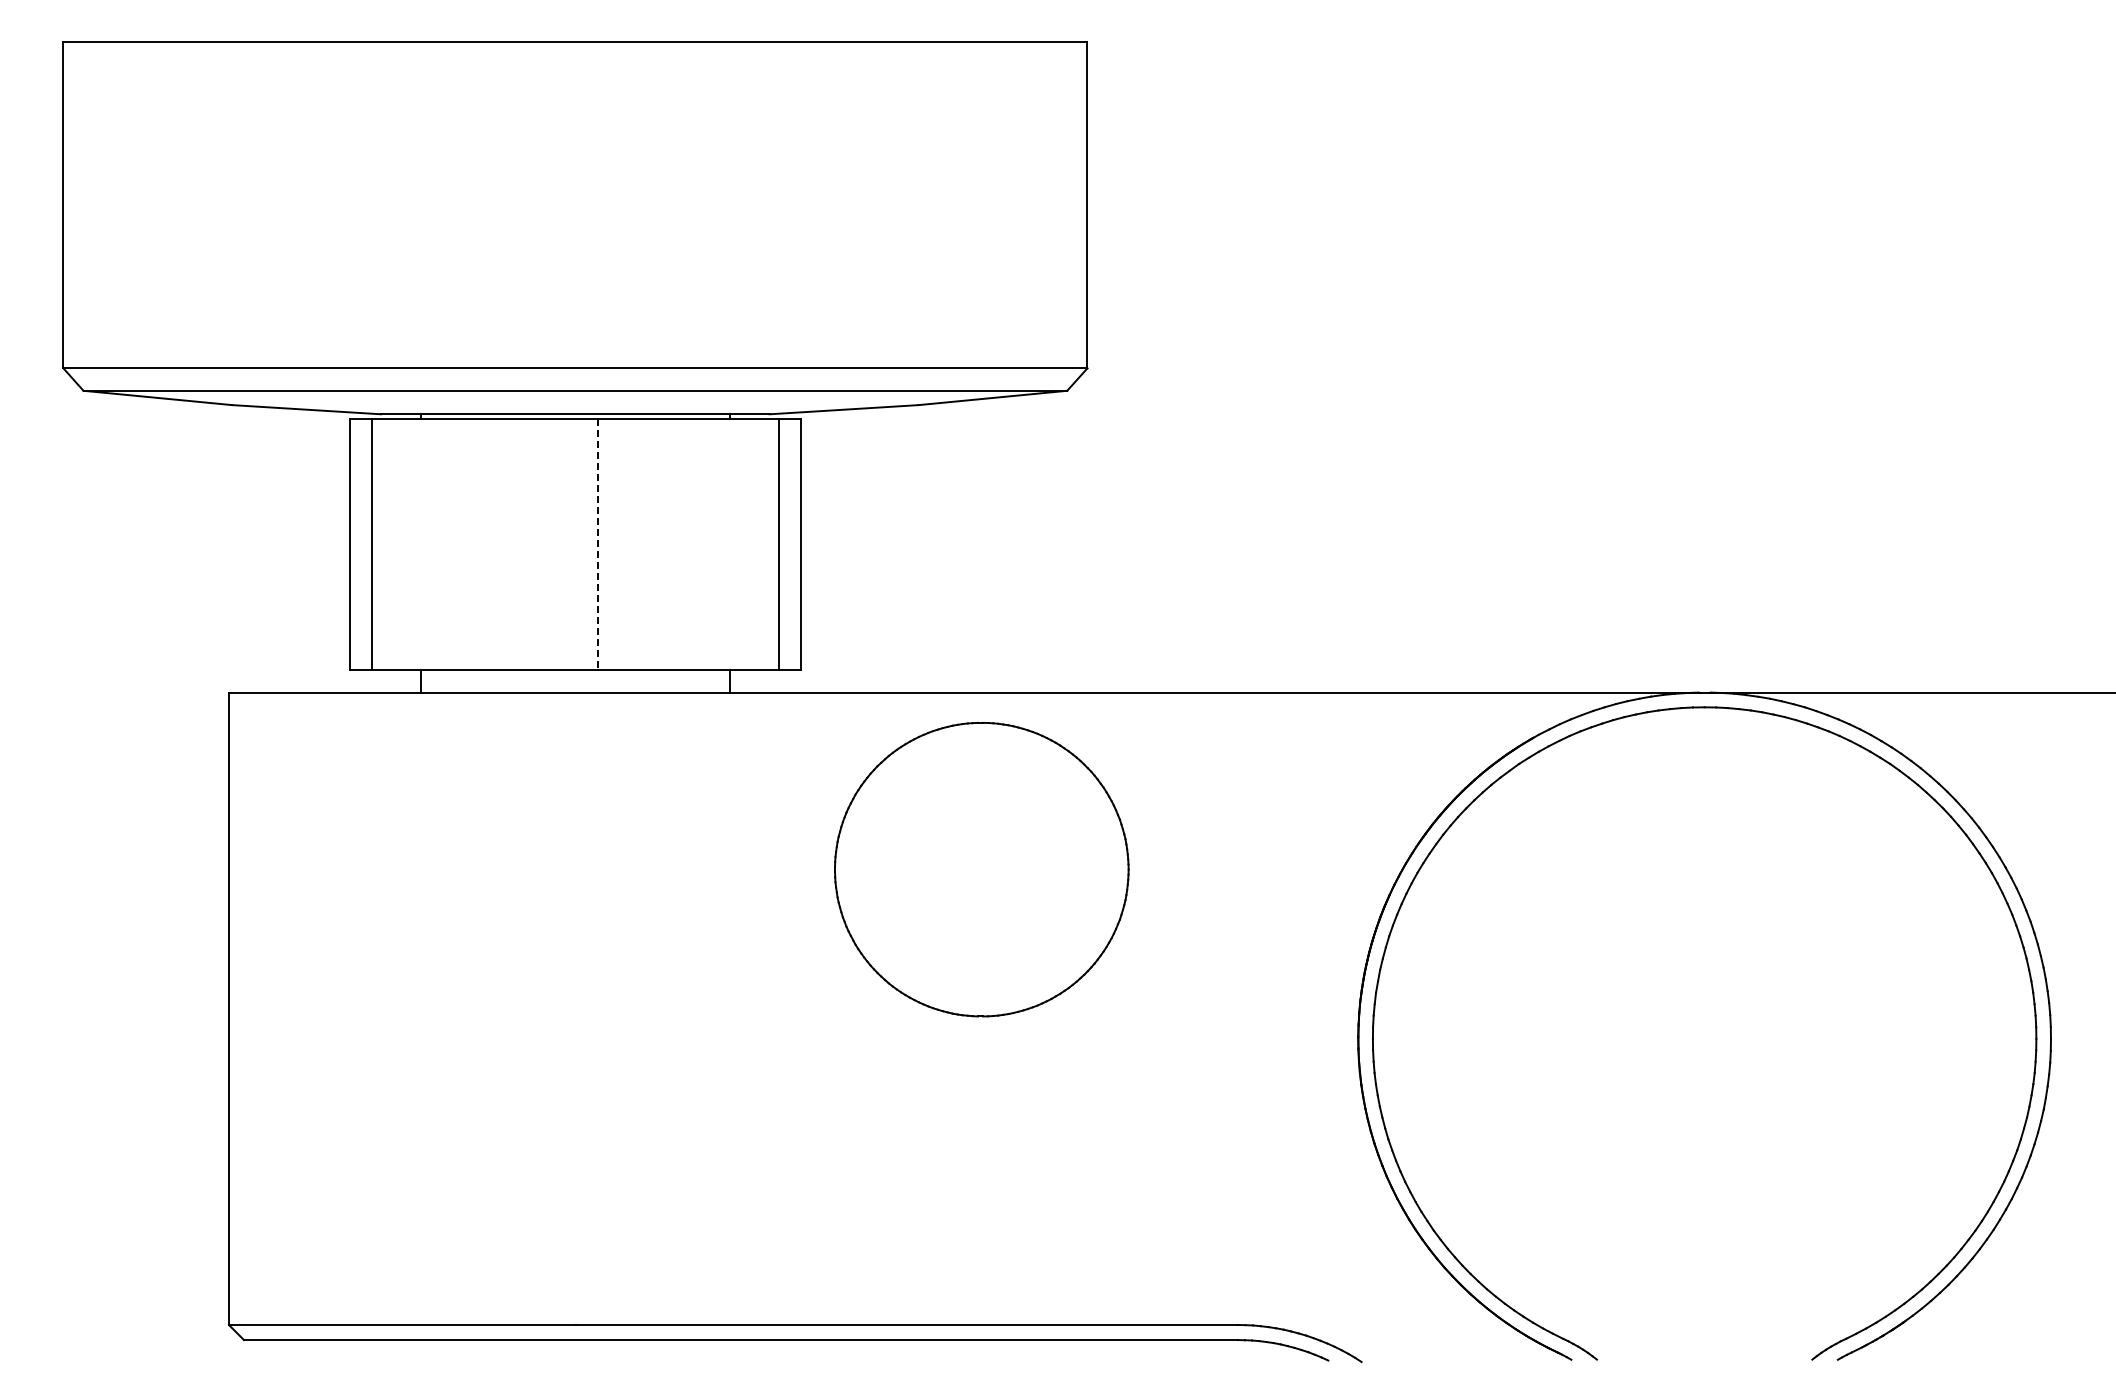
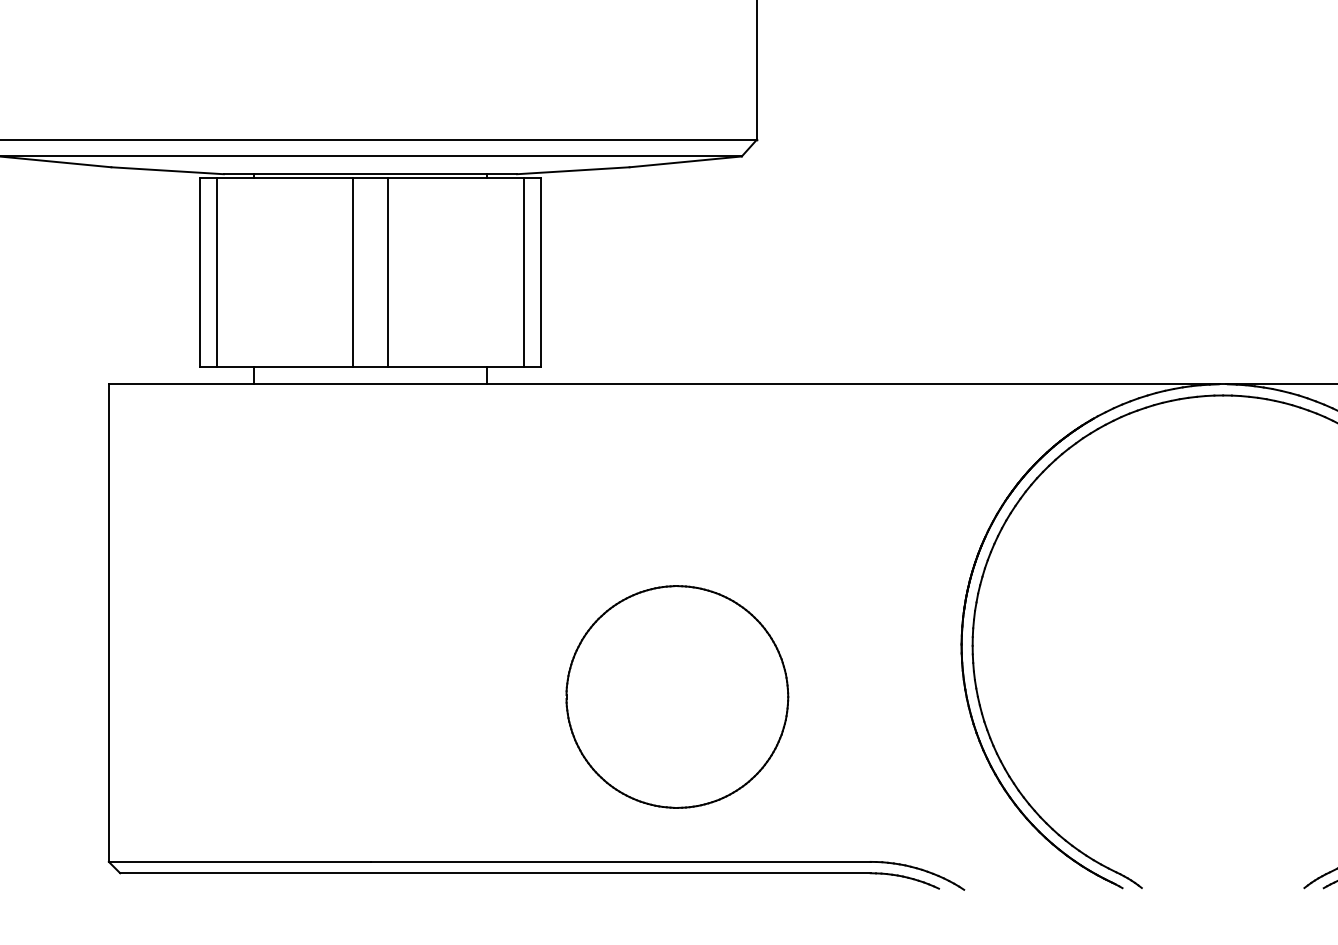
line: (552, 544) -> (353, 272), added
line: (598, 545) -> (387, 273), dashed -> solid
part: (981, 869) -> (677, 696), moved

